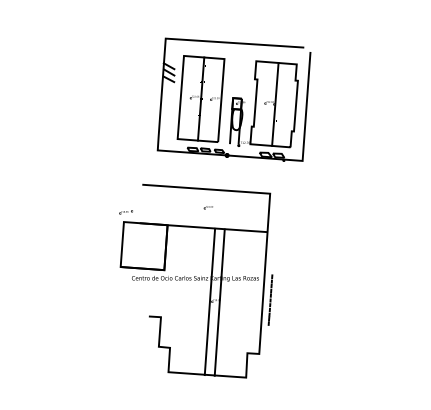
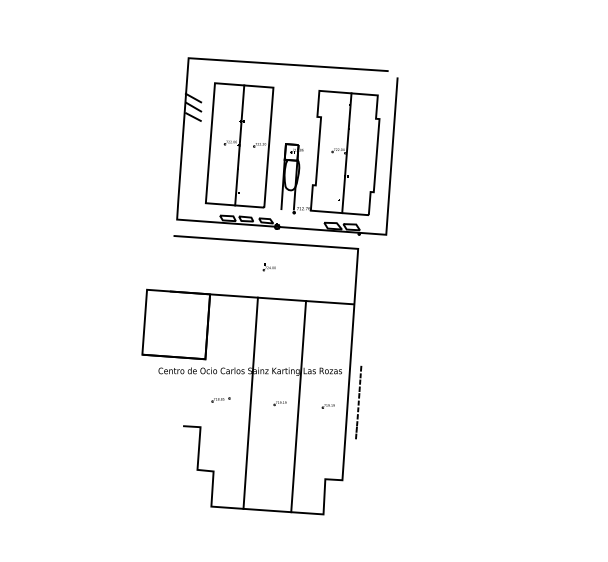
part: (233, 99) -> (286, 146), moved
part: (125, 212) -> (220, 400), moved
line: (209, 301) -> (298, 405), moved
line: (219, 302) -> (250, 403), moved
part: (248, 302) -> (326, 405), added

